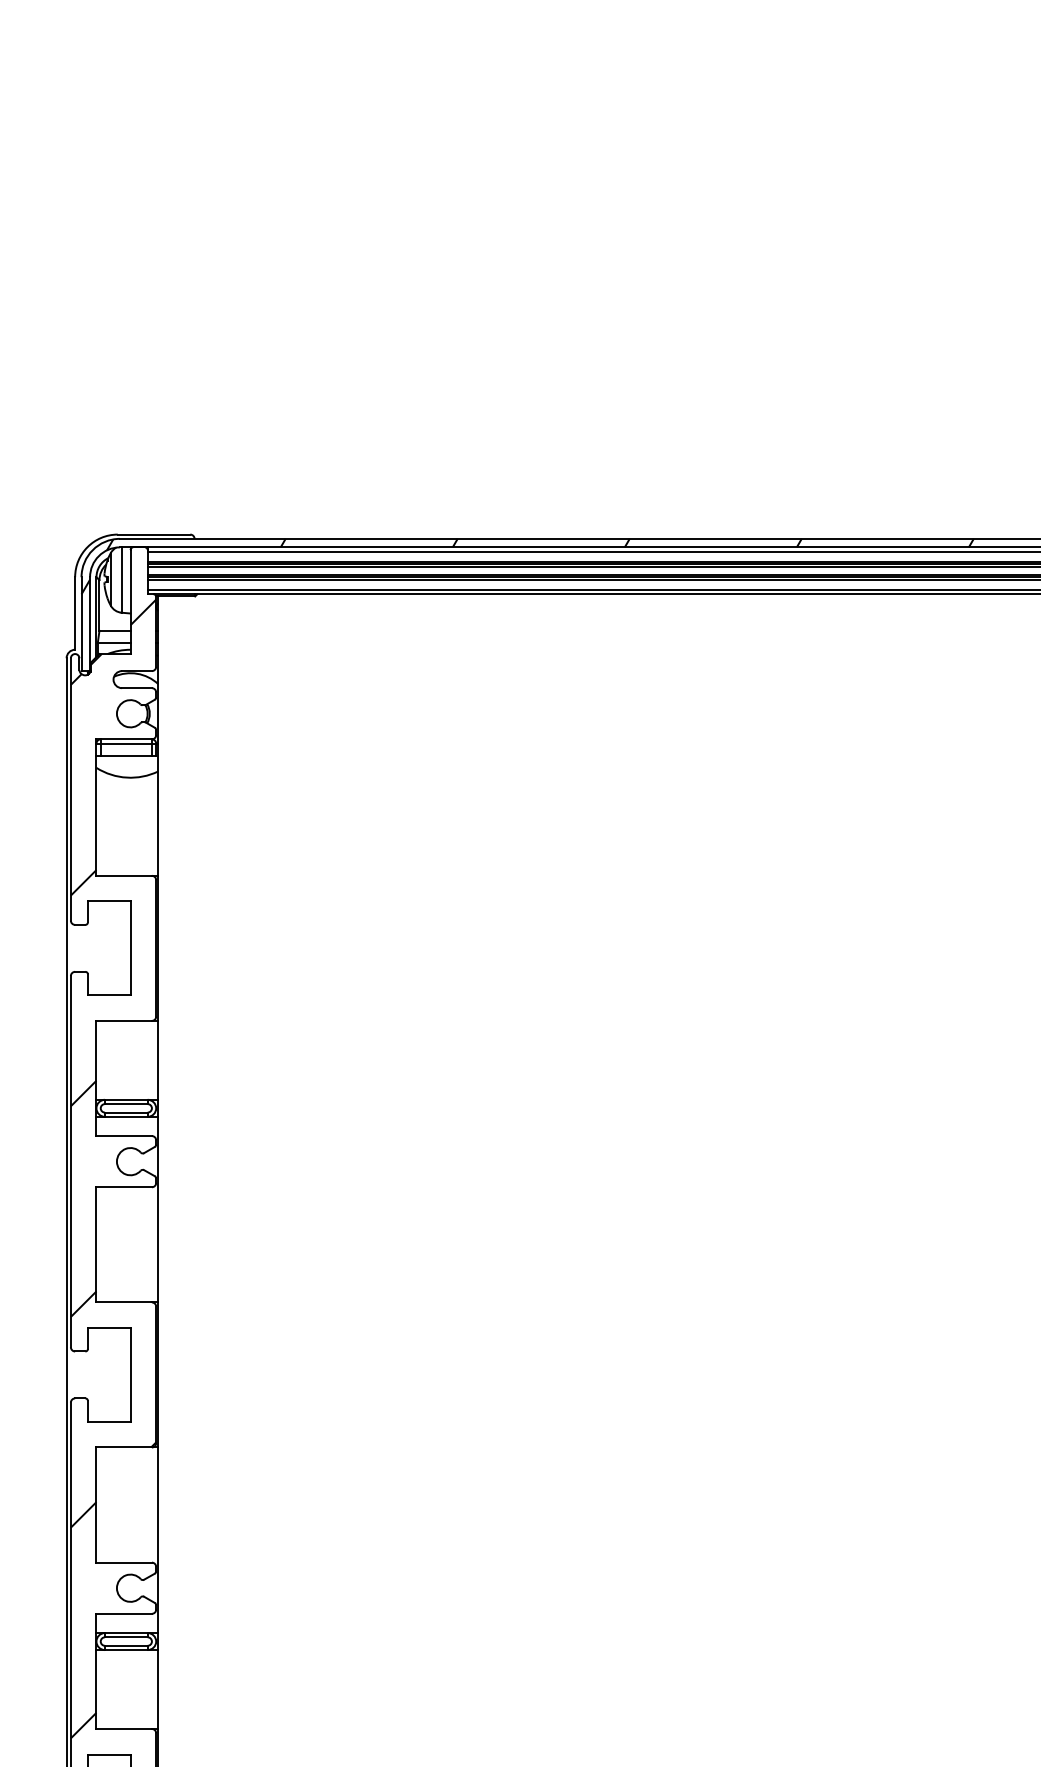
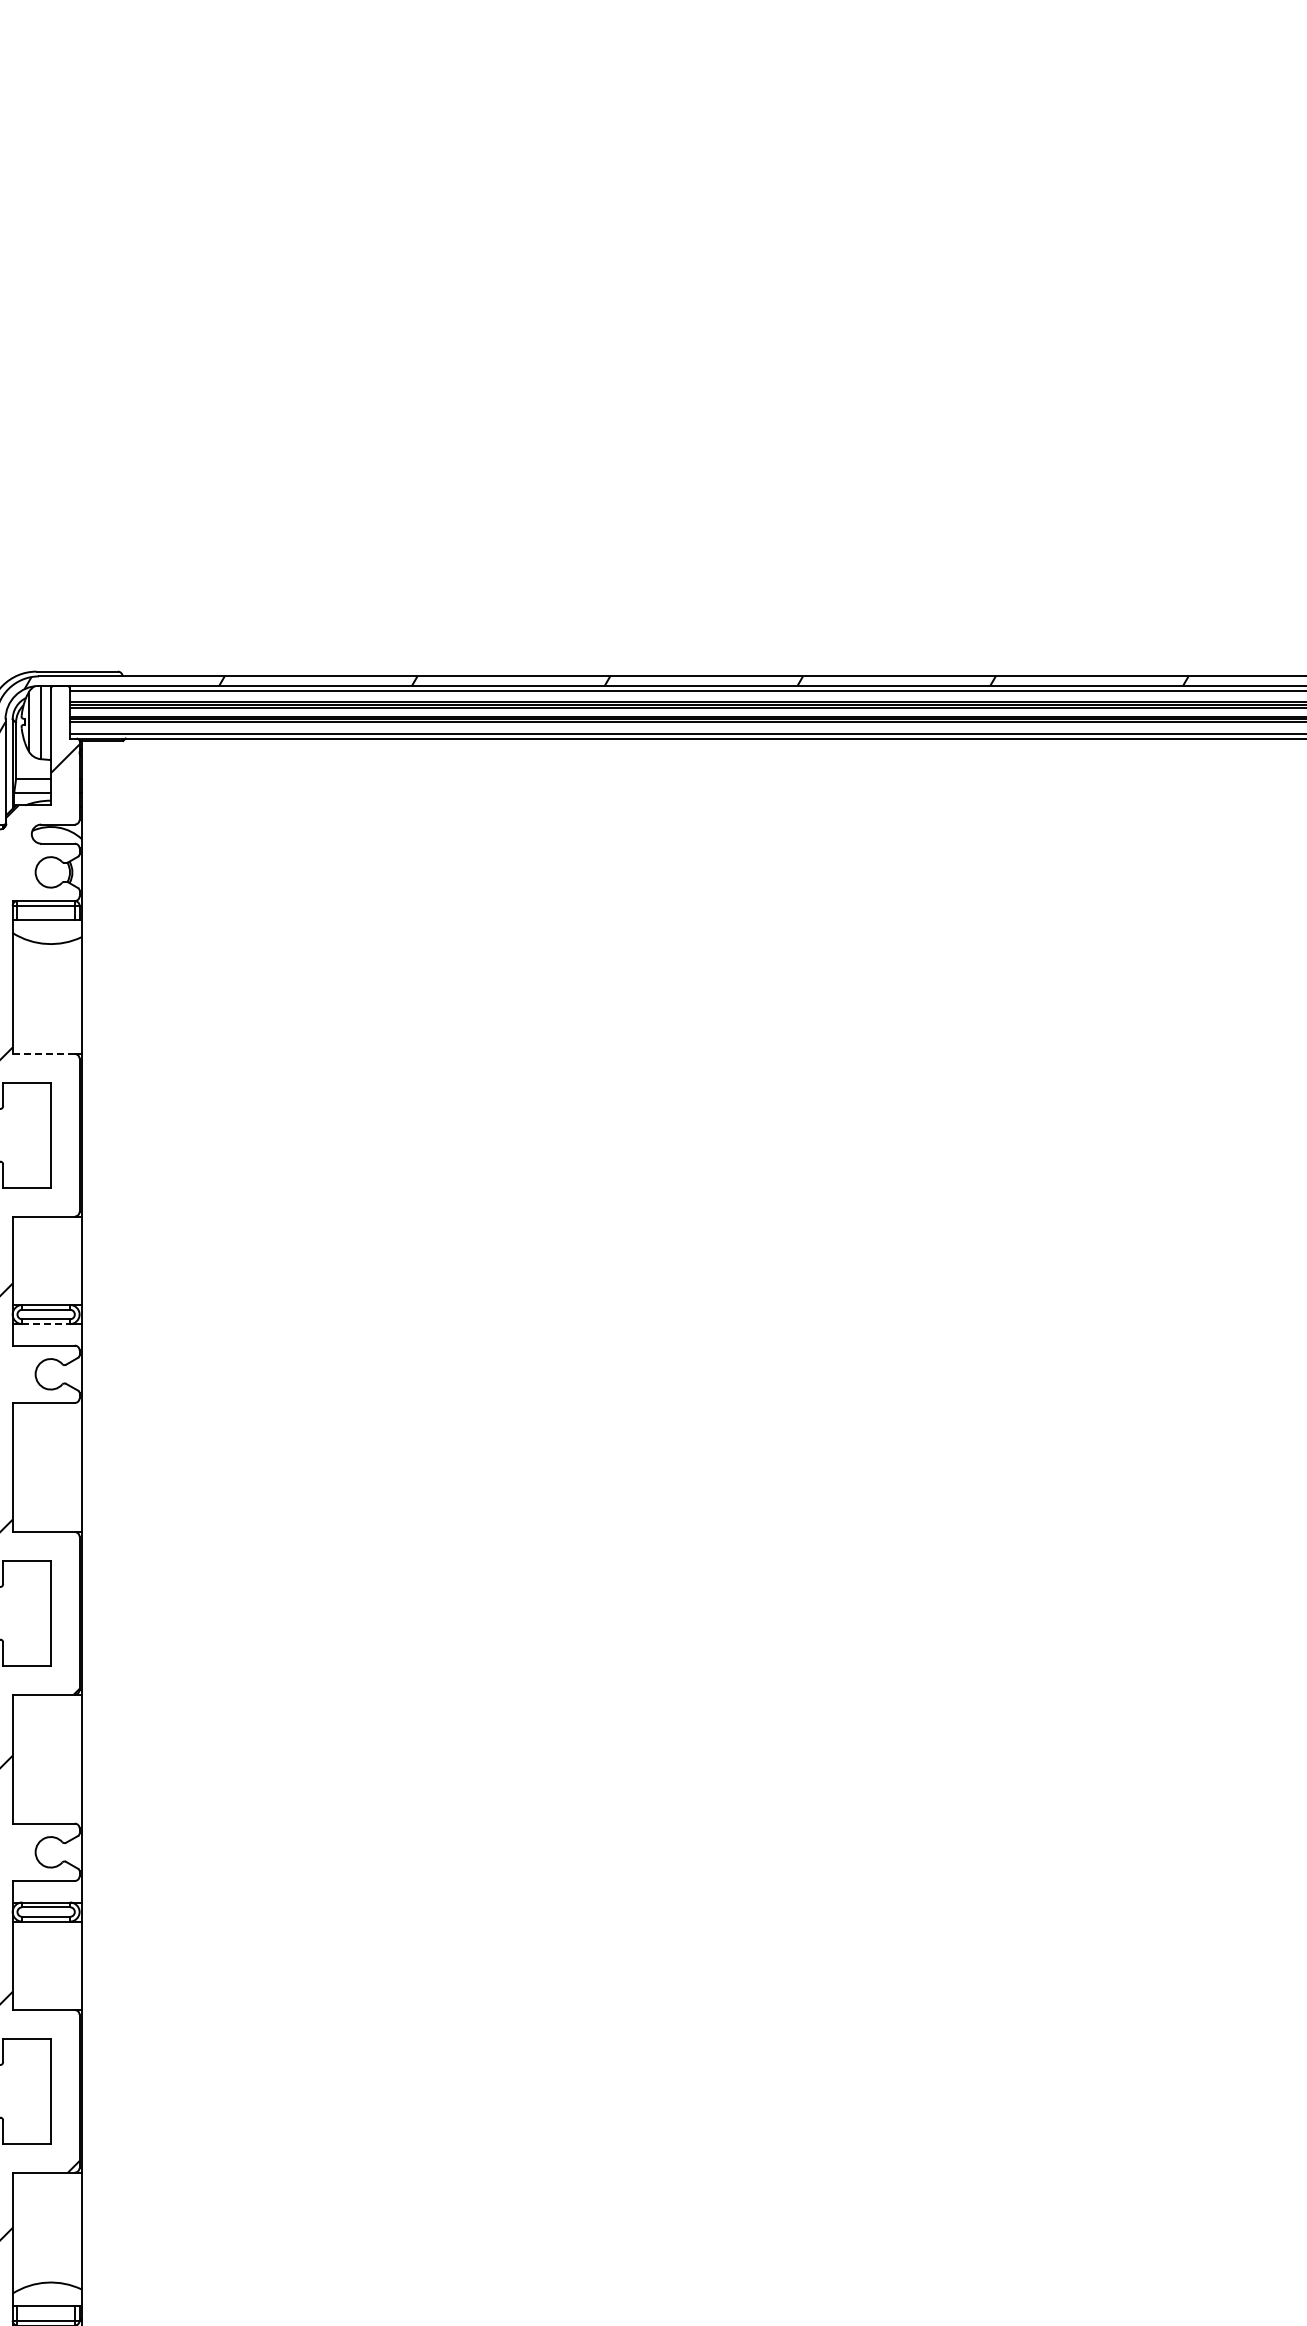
line: (123, 876) -> (43, 1054), solid -> dashed
line: (126, 1117) -> (46, 1324), solid -> dashed

